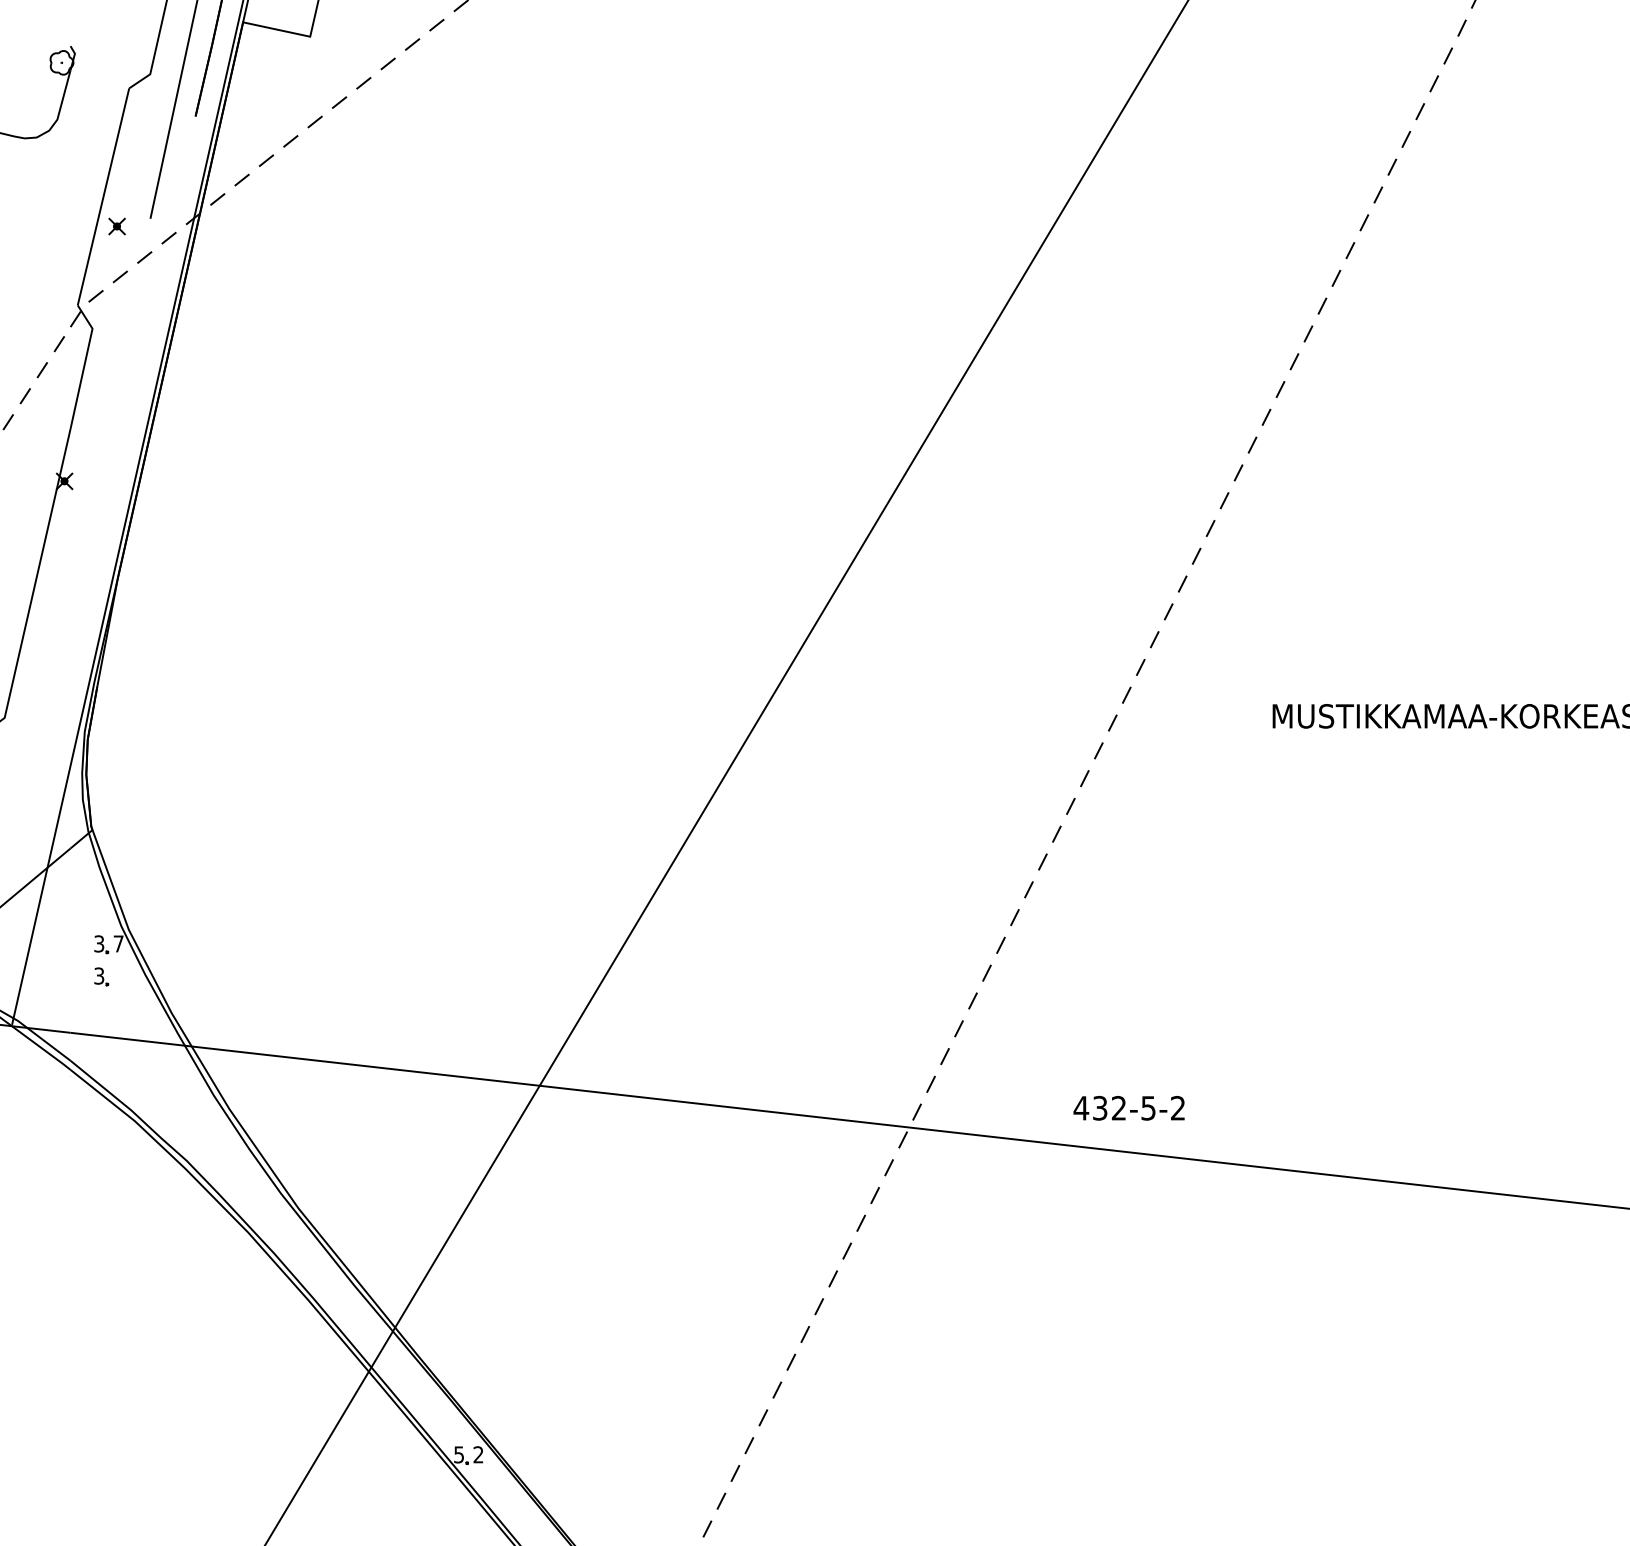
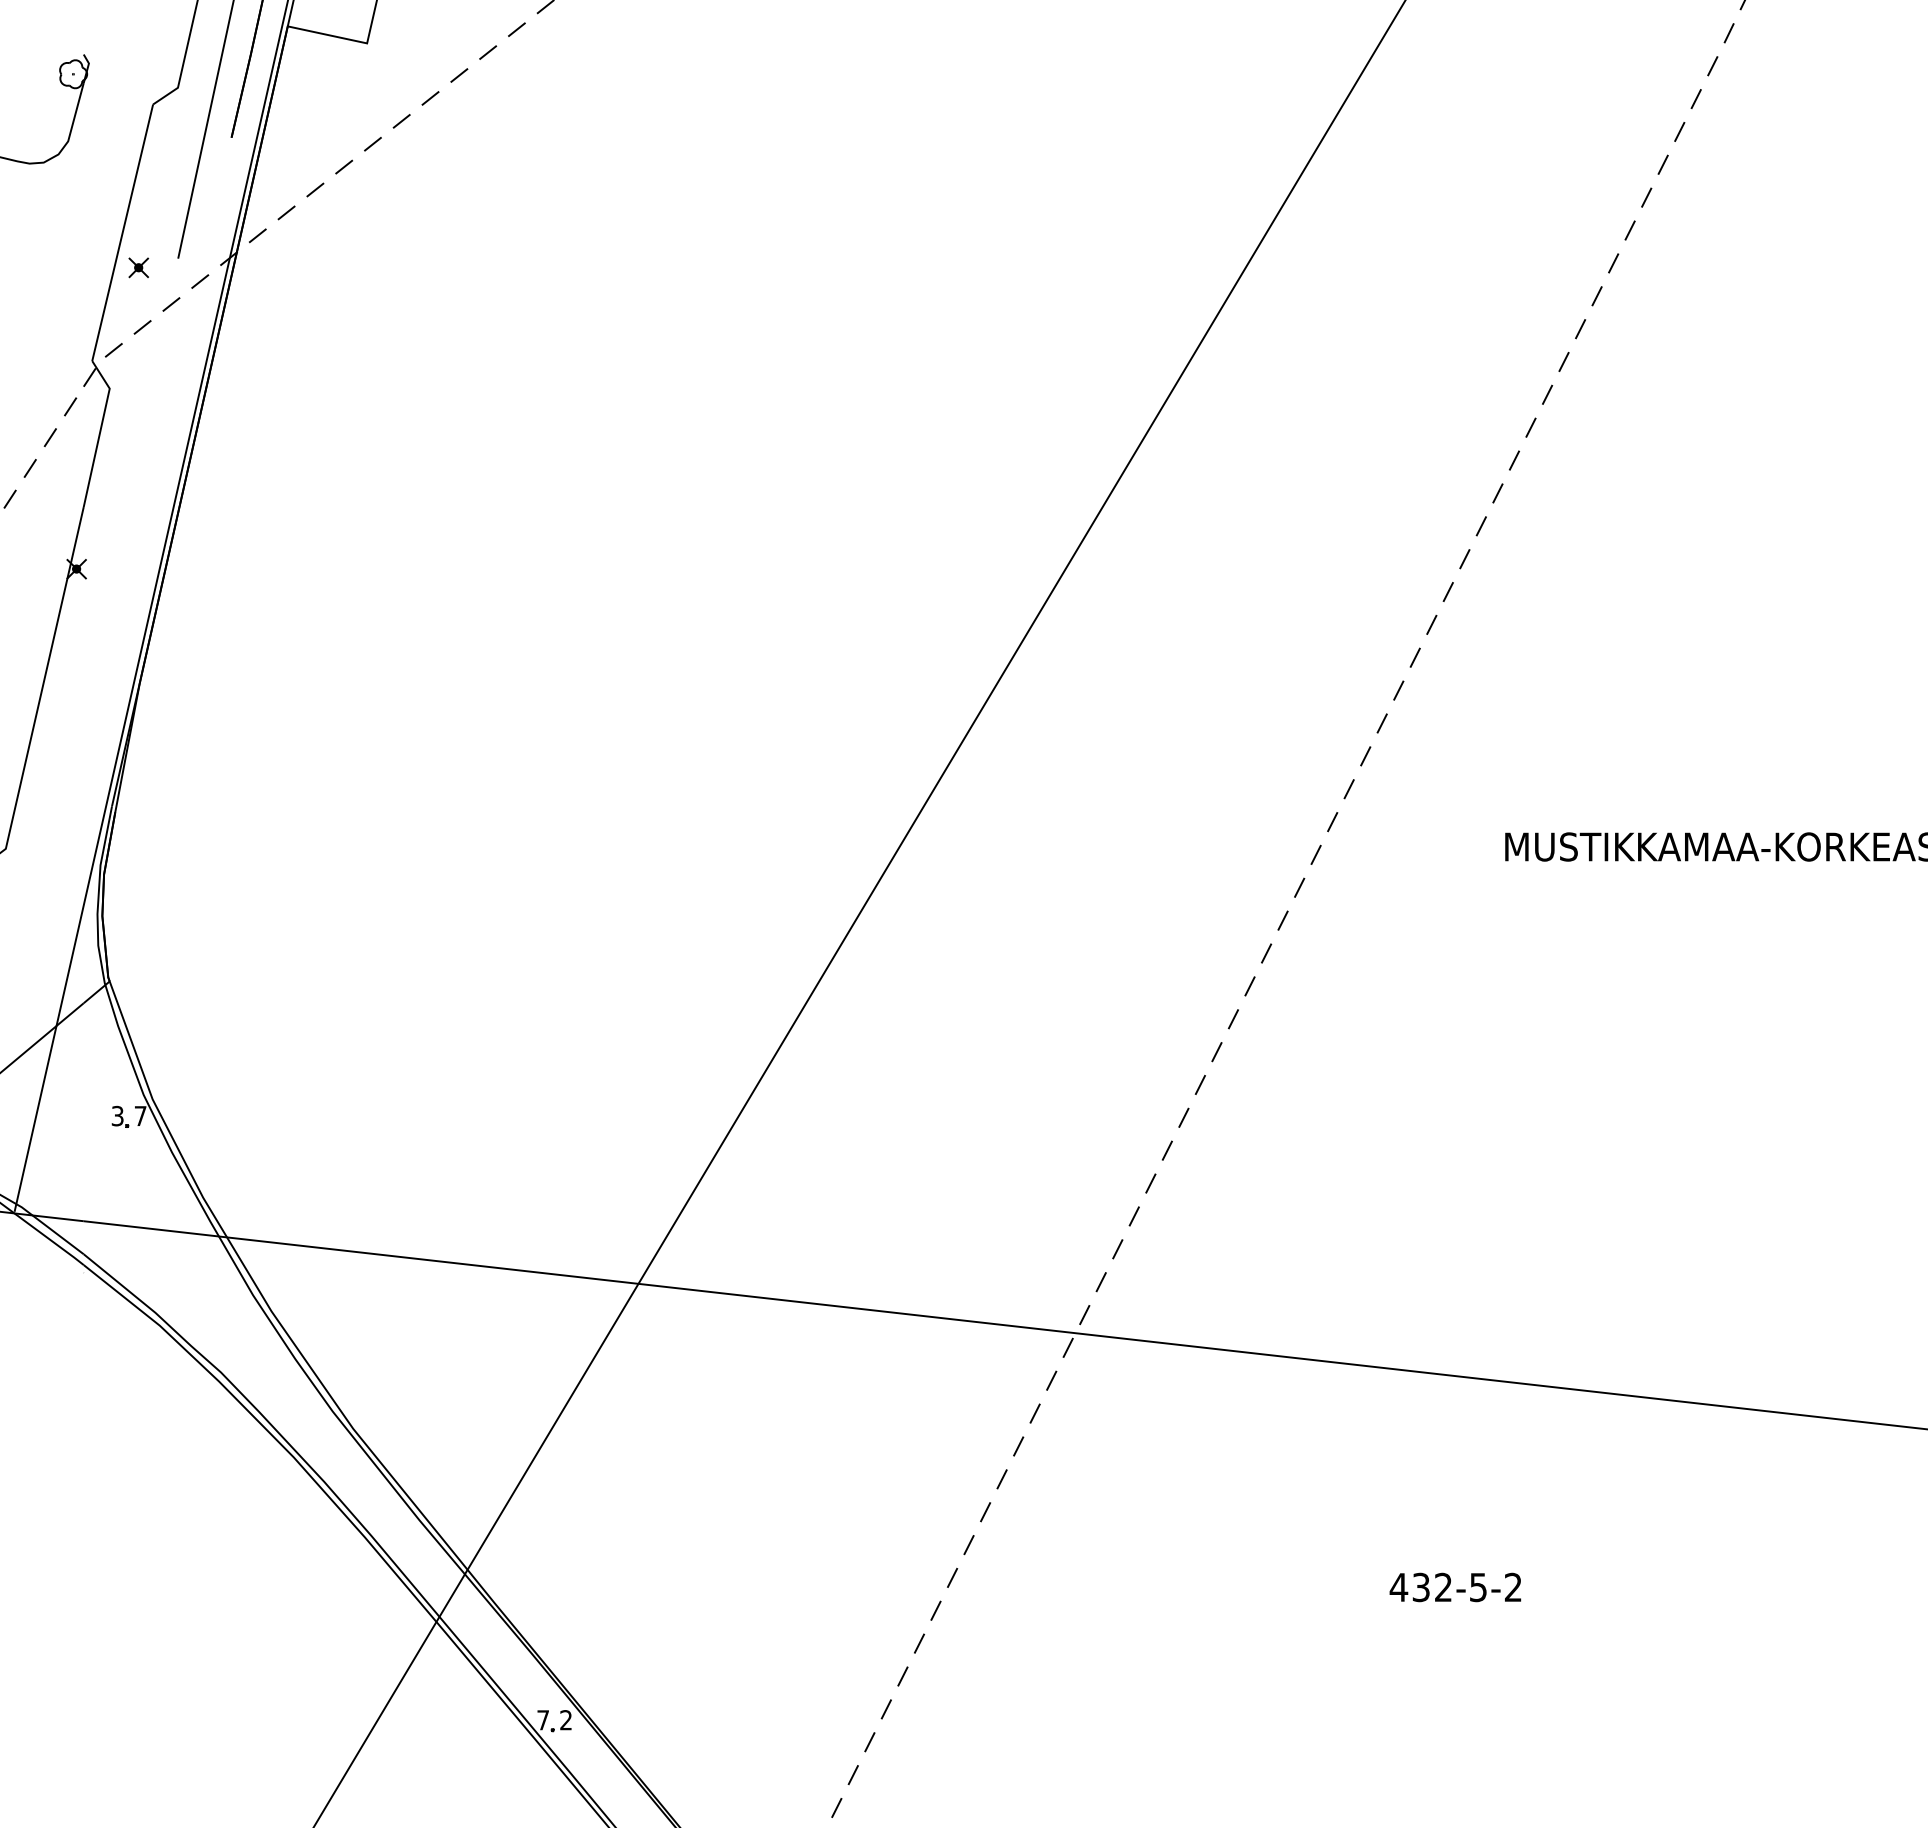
part: (101, 976) -> (120, 1154), removed
text: (1129, 1108) -> (1455, 1587), moved
text: (458, 1455) -> (542, 1720), 5 -> 7

